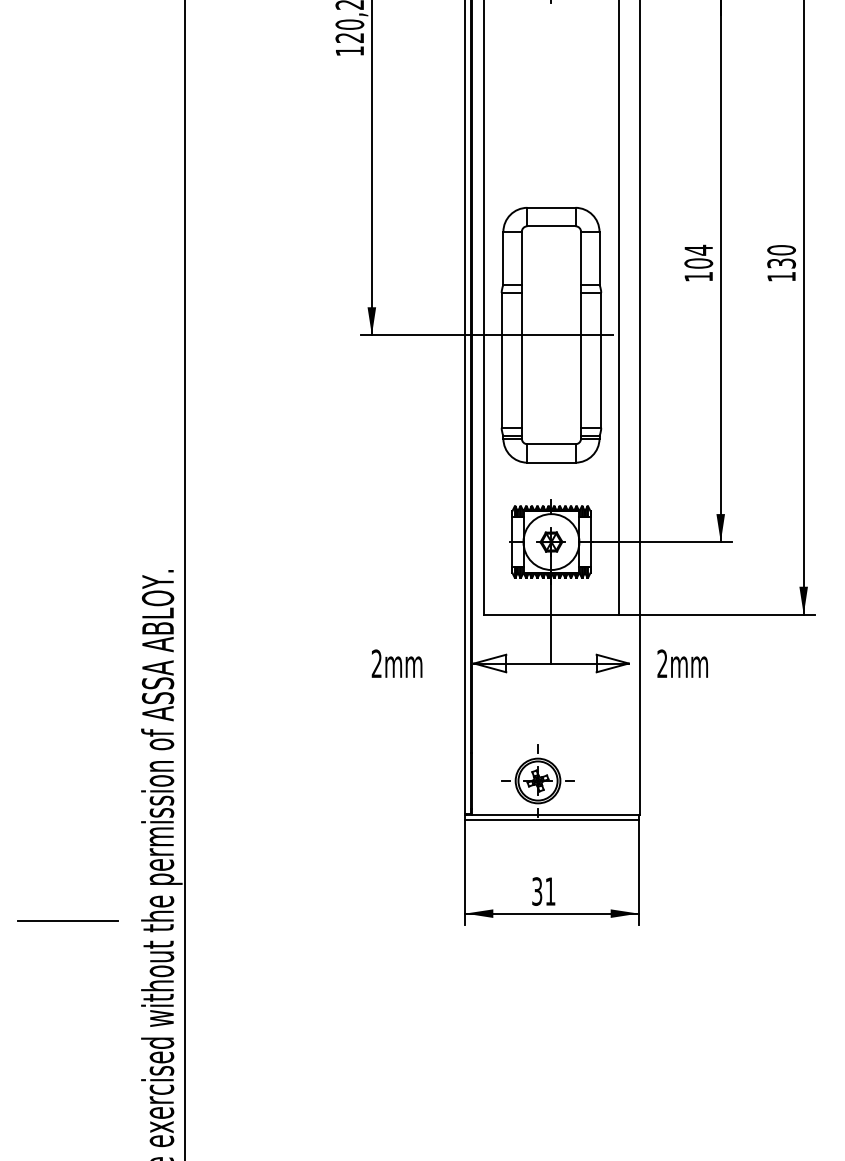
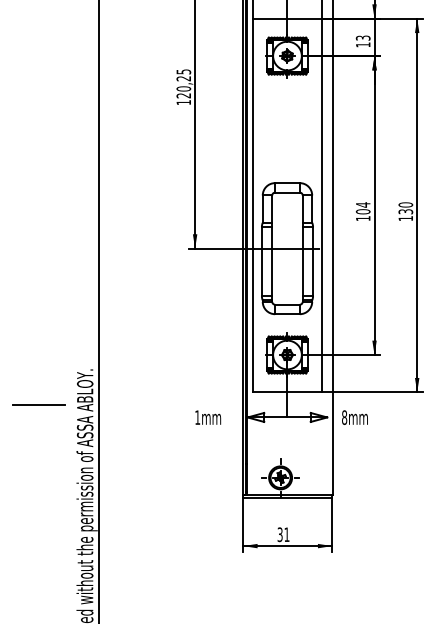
text: (376, 663) -> (197, 417), 2mm -> 1mm
text: (662, 663) -> (344, 417), 2mm -> 8mm
line: (67, 920) -> (38, 404), moved

